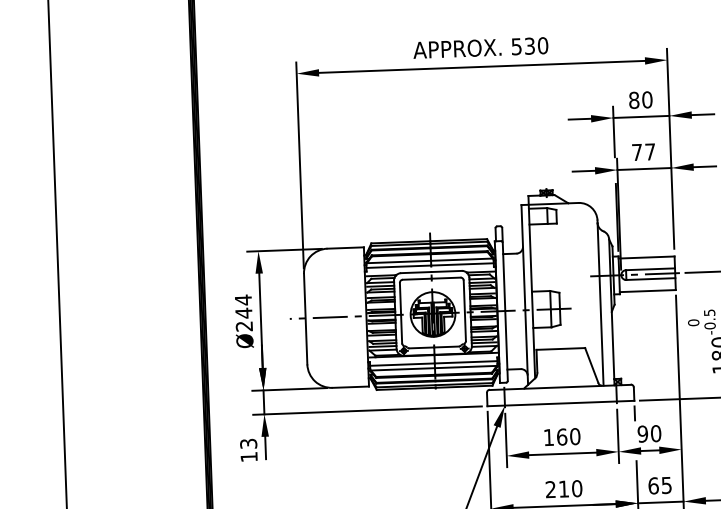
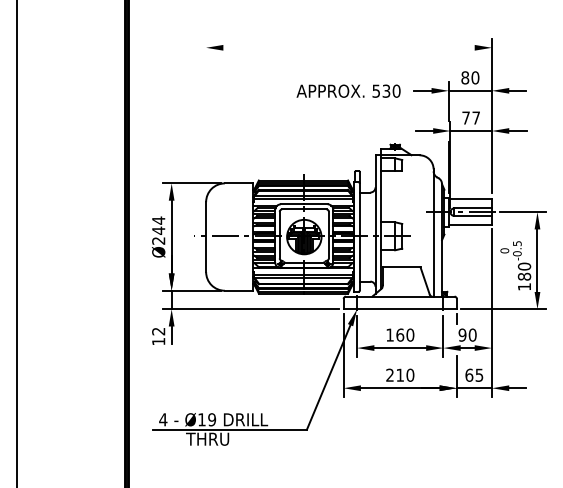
text: (480, 47) -> (348, 90), moved
line: (481, 66) -> (348, 47), removed
line: (300, 165) -> (206, 118), removed
text: (248, 443) -> (158, 331), 13 -> 12

